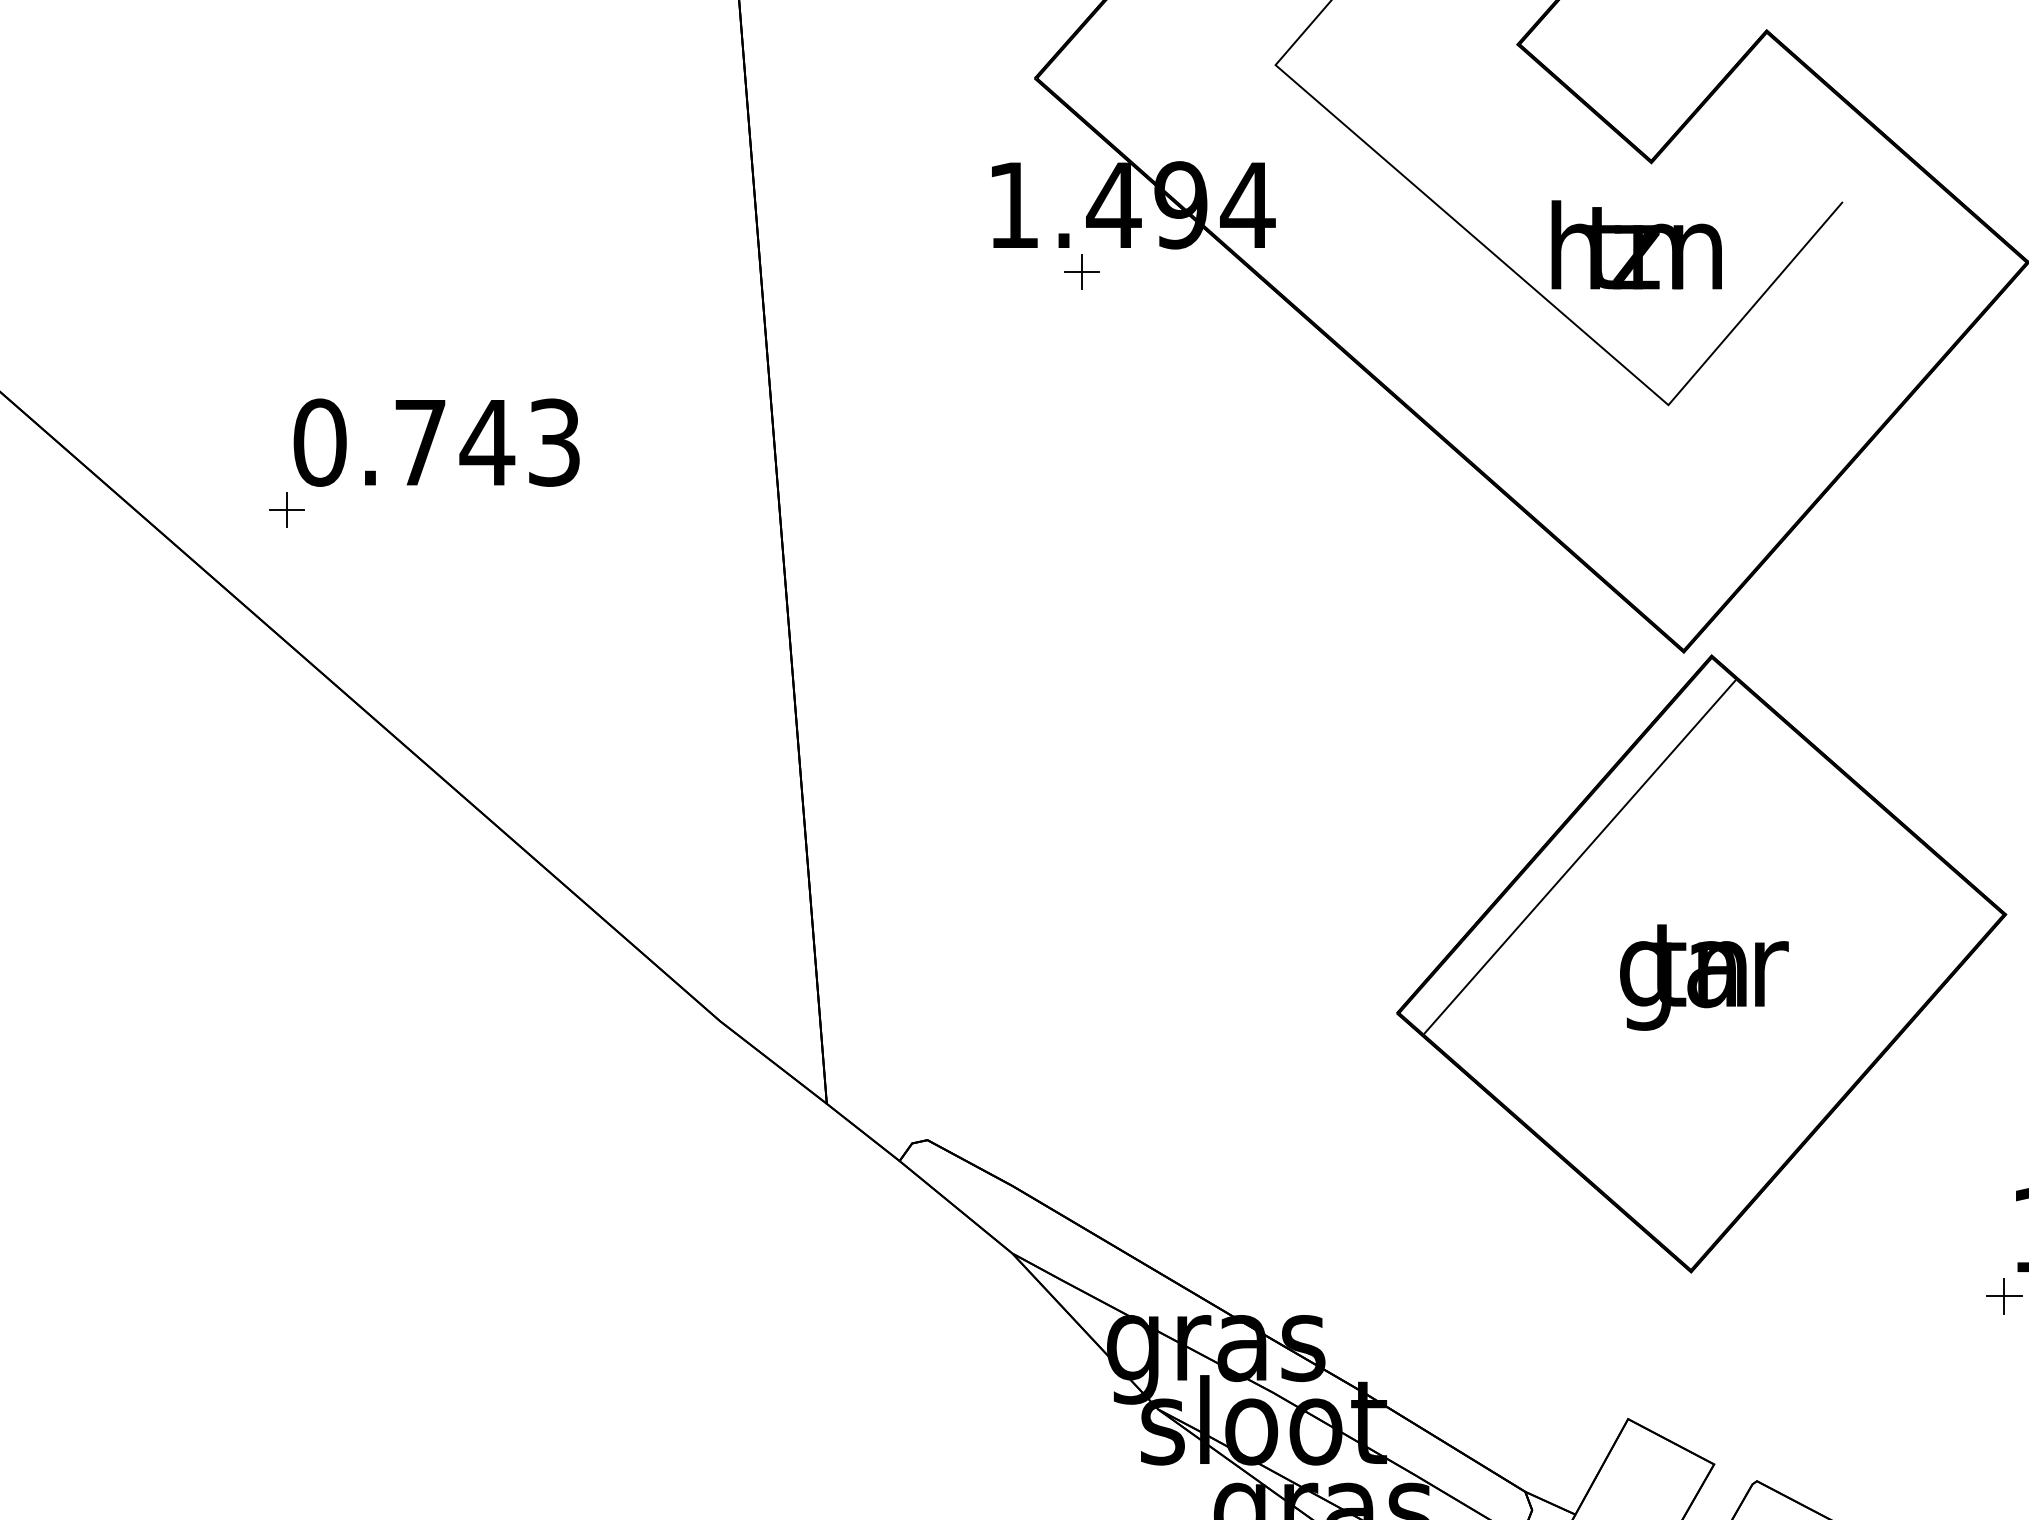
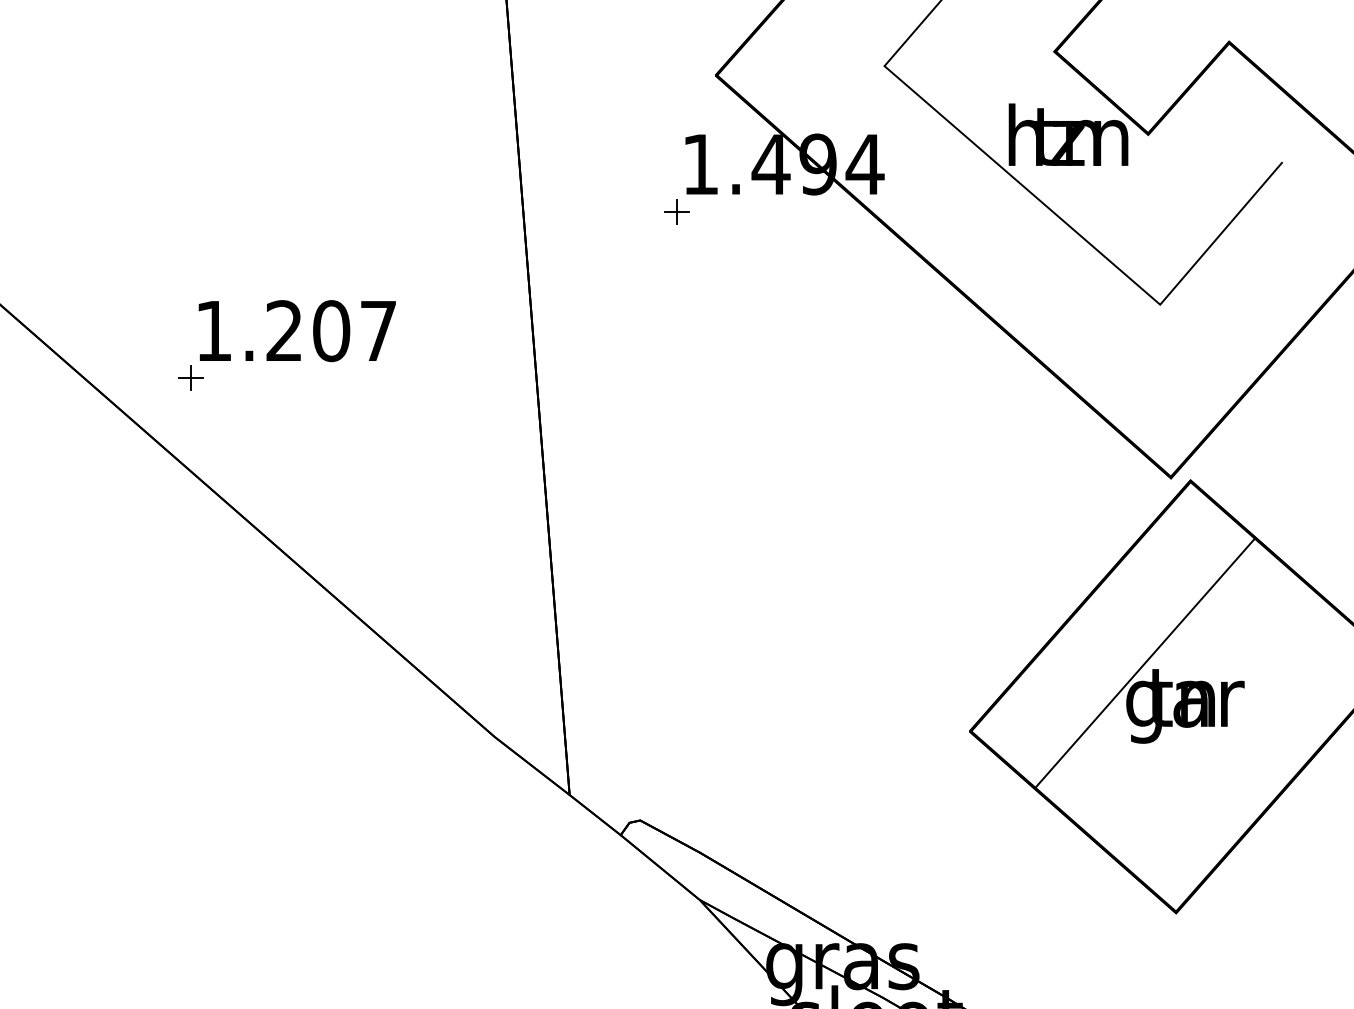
text: (1636, 244) -> (1068, 134), moved
part: (1081, 271) -> (676, 210), moved
text: (436, 442) -> (295, 330), 0.743 -> 1.207
line: (1579, 856) -> (1144, 662), moved

